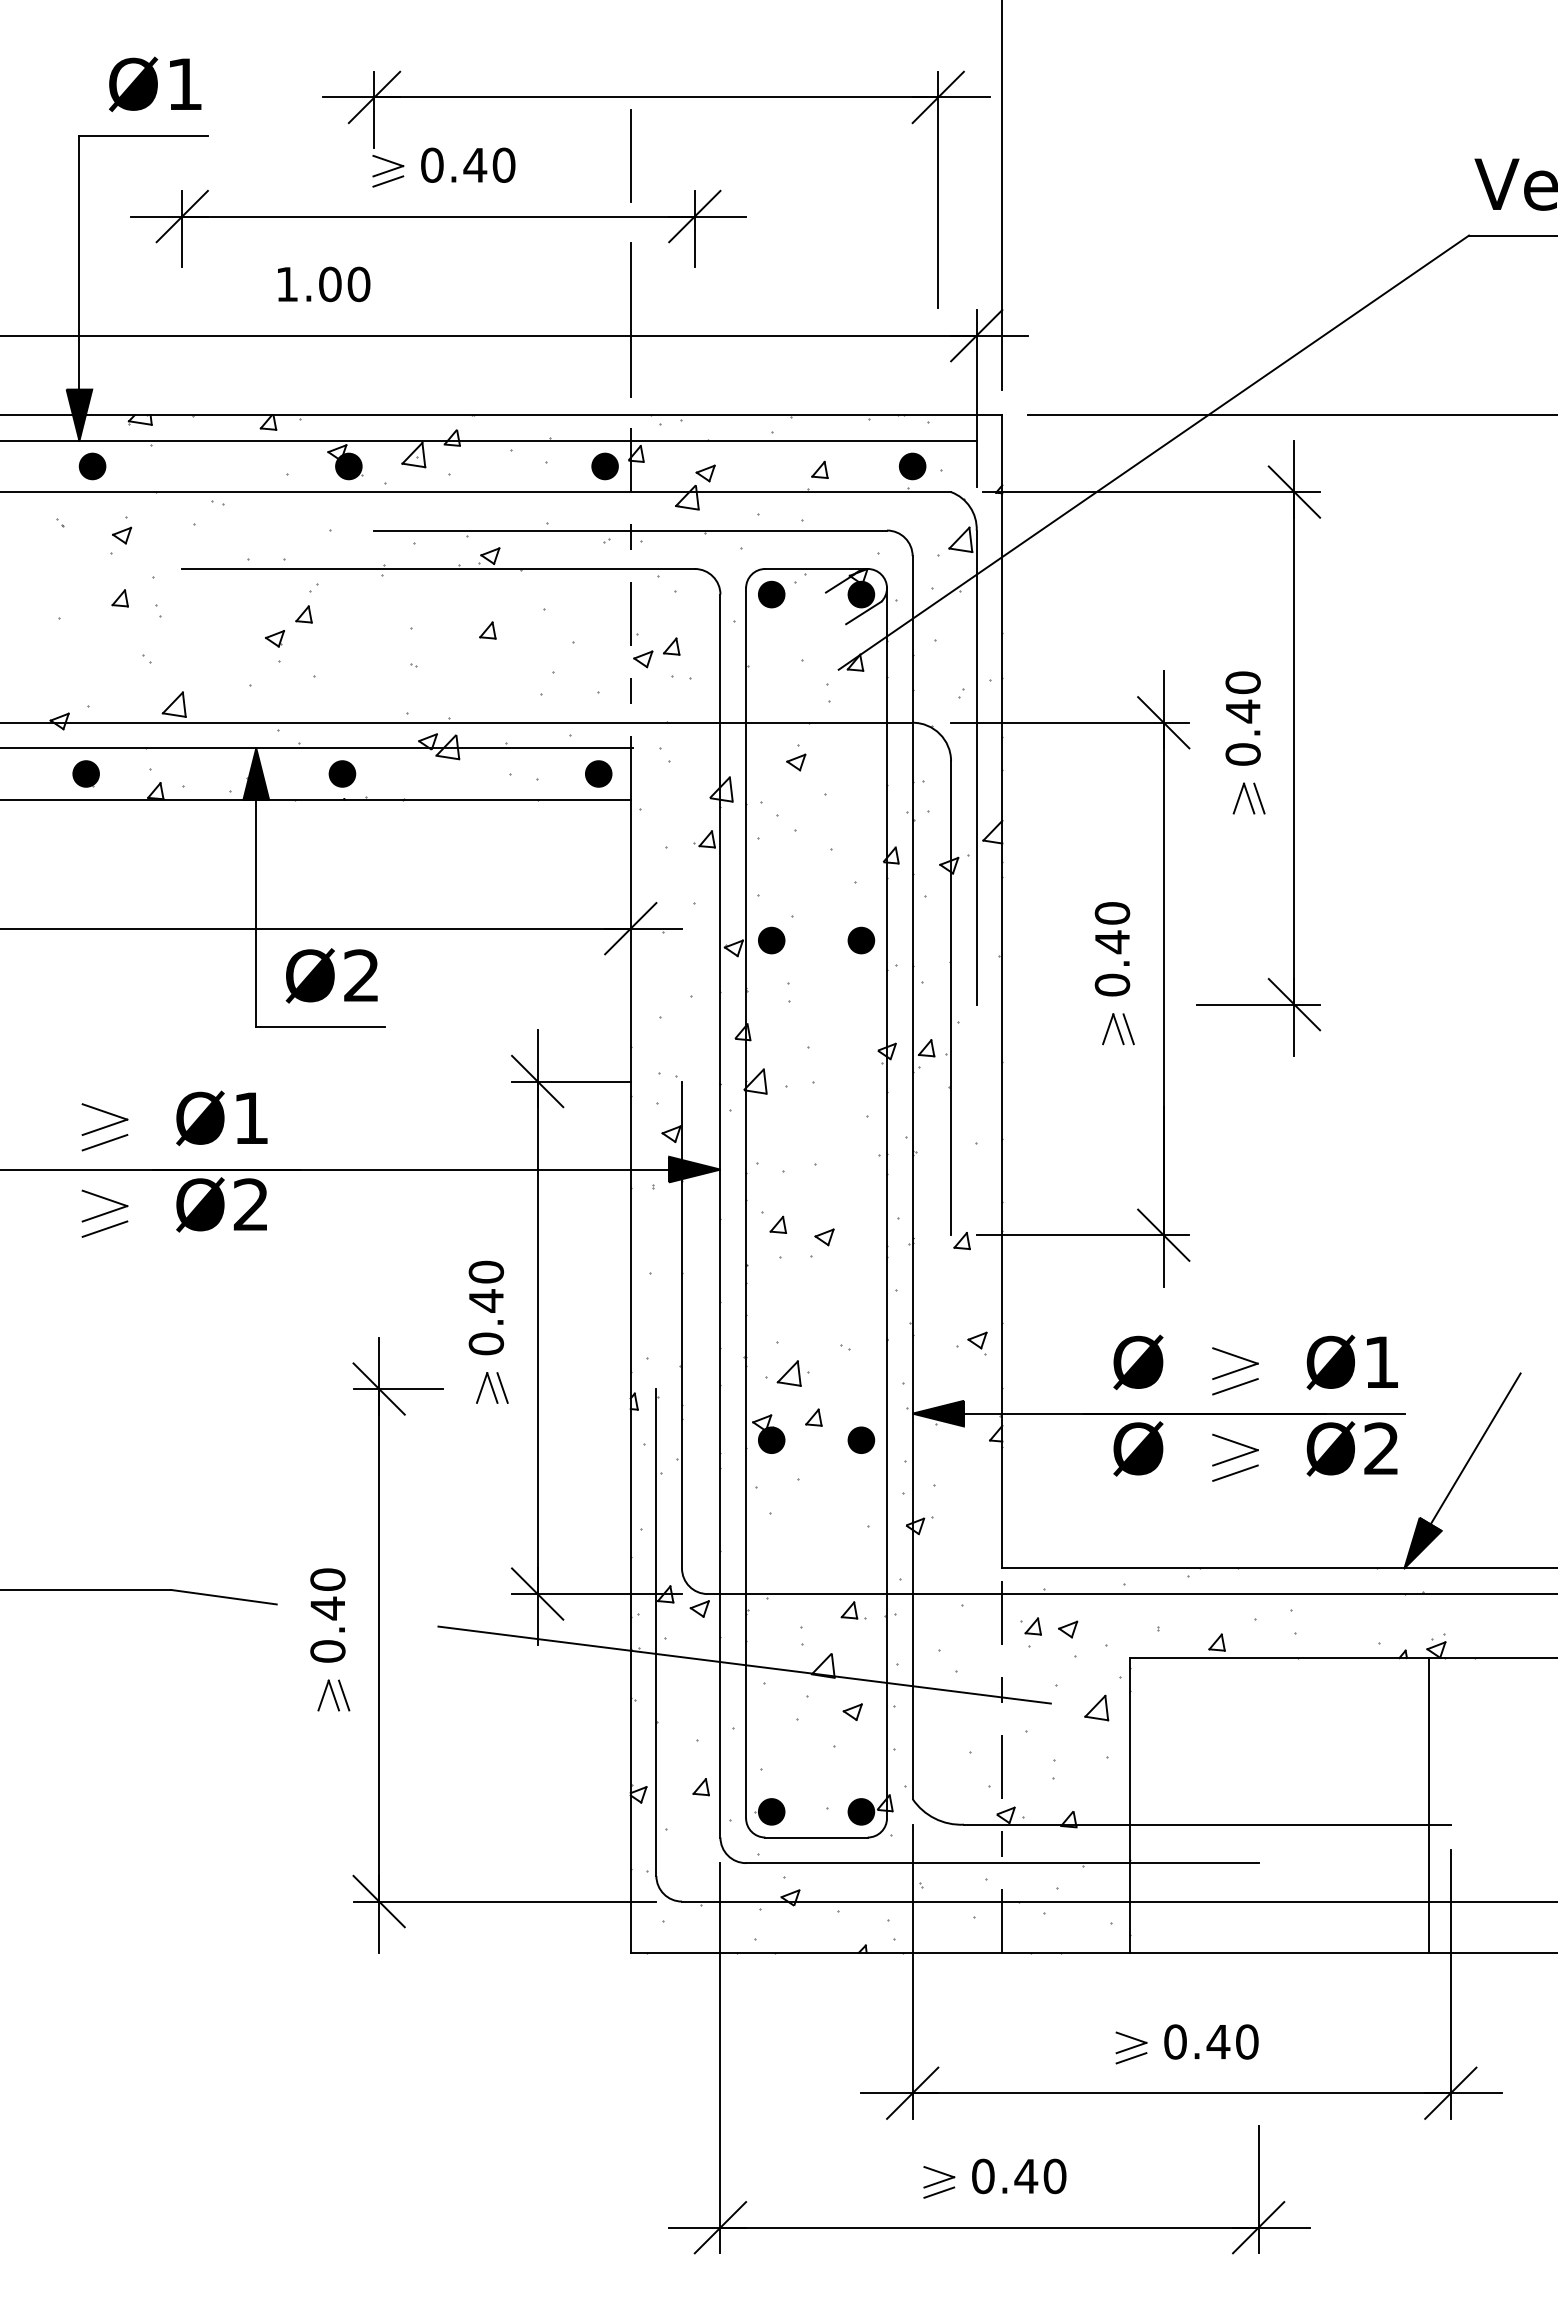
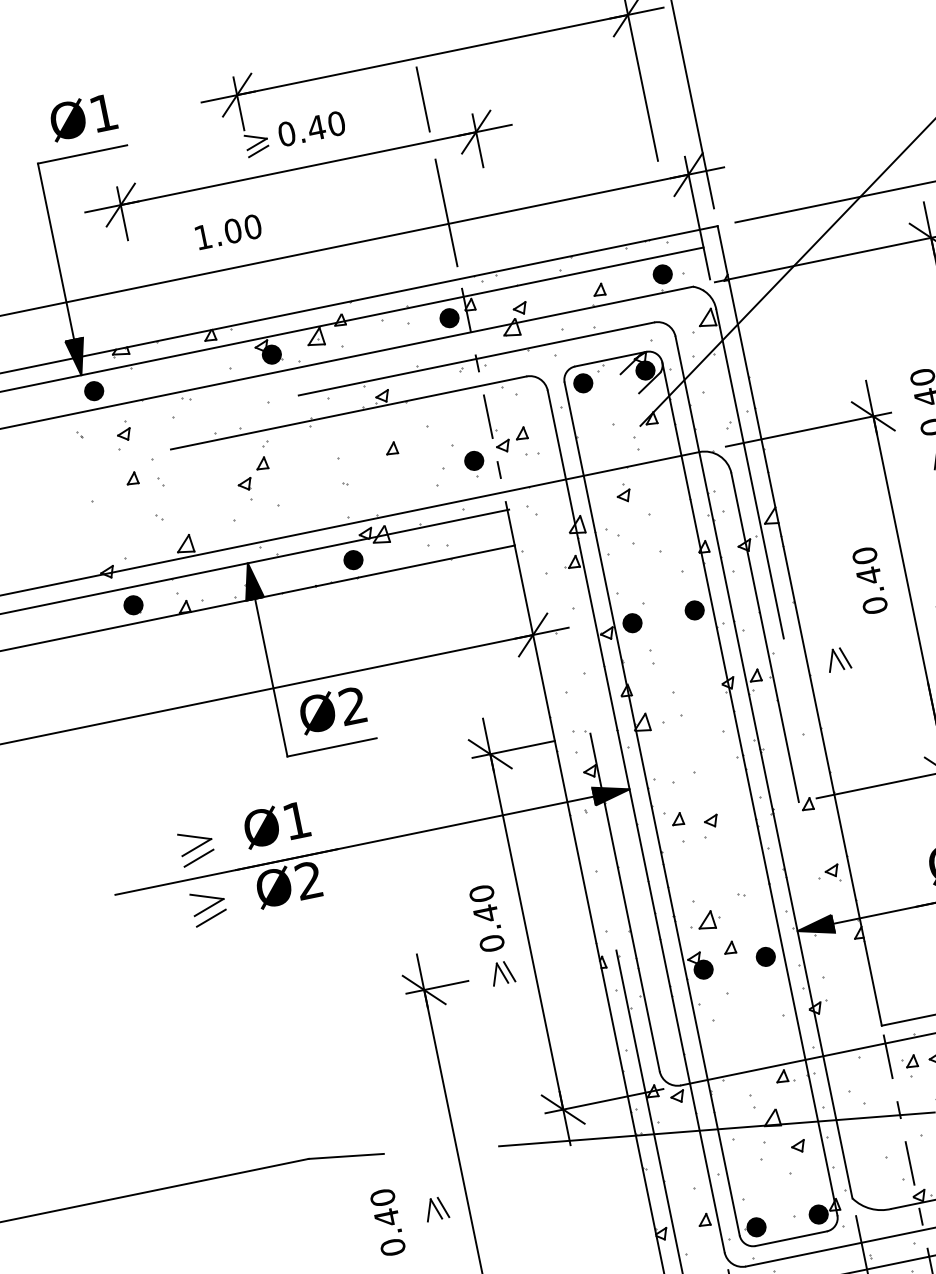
part: (342, 773) -> (353, 559), moved
part: (598, 773) -> (474, 460), moved
part: (1118, 1029) -> (838, 659), moved
text: (327, 1615) -> (387, 1222), moved

